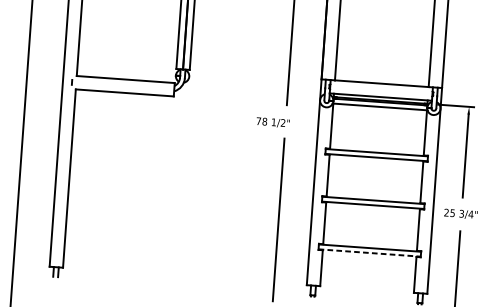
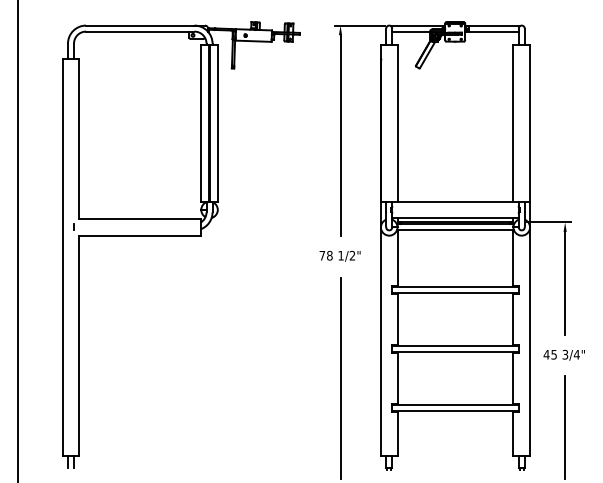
text: (272, 122) -> (339, 255), moved
text: (446, 212) -> (546, 354), 25 -> 45
line: (369, 253) -> (455, 411), dashed -> solid

